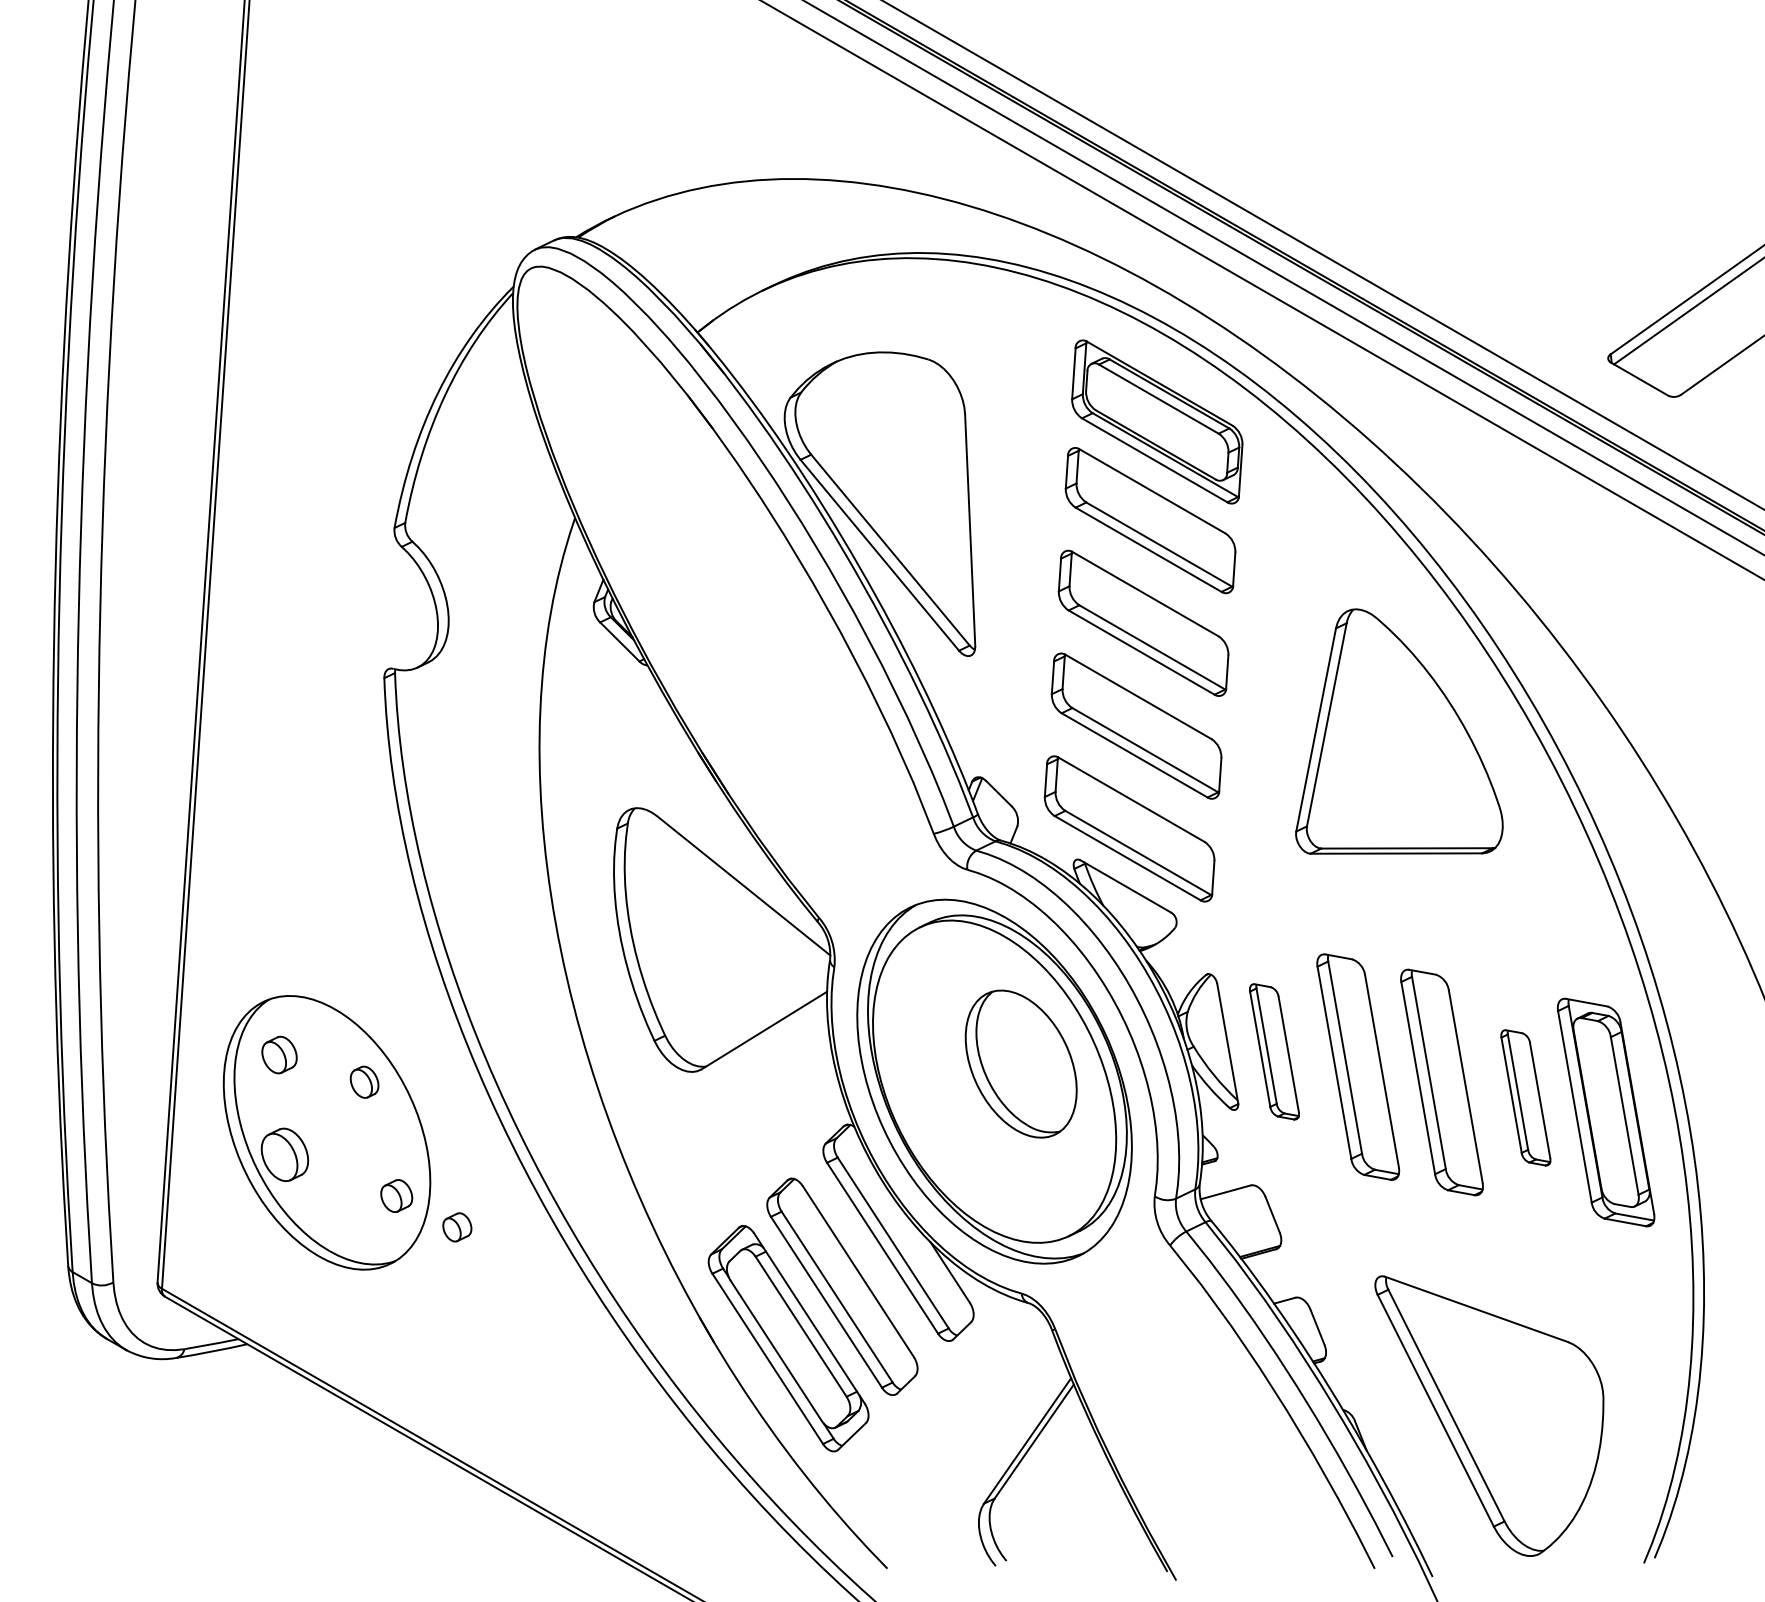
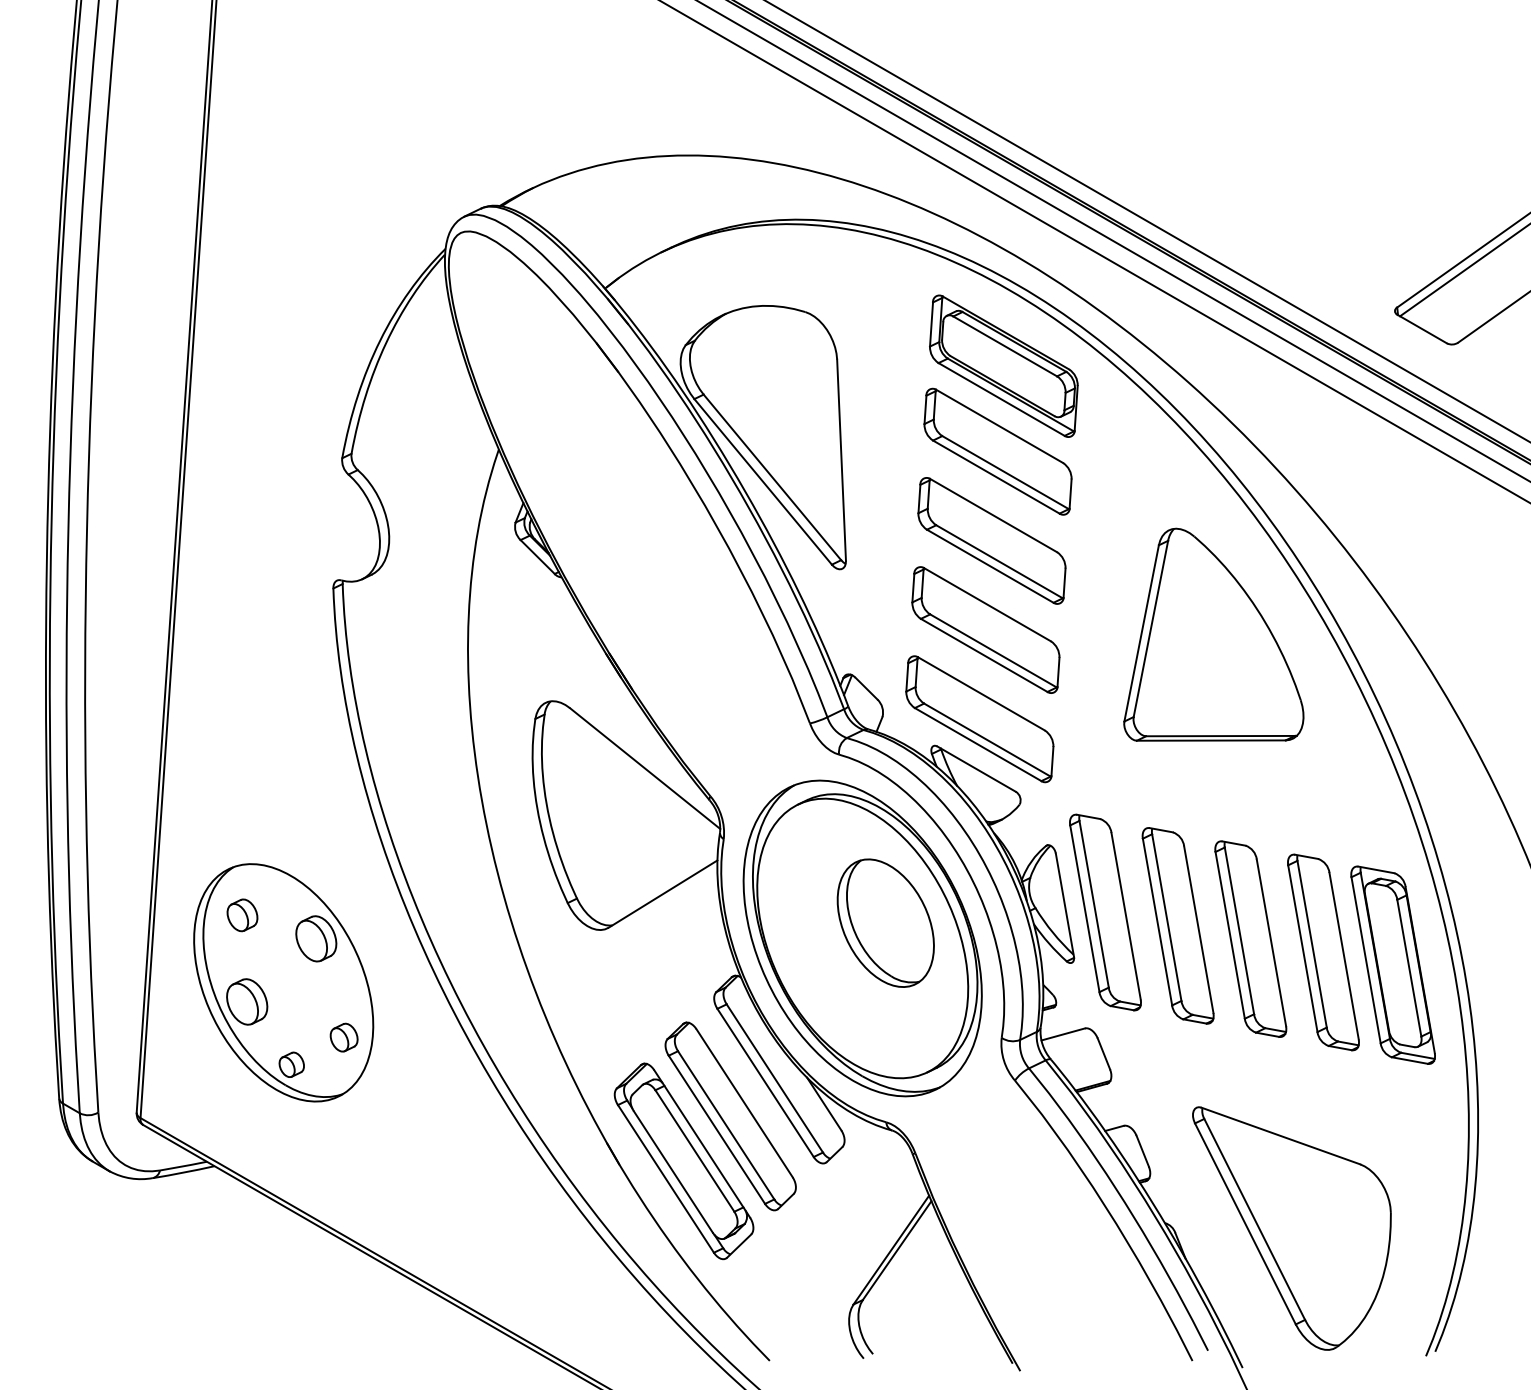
part: (1274, 1051) -> (1105, 912), size x1.67
part: (364, 1082) -> (316, 939), size x1.67
part: (1525, 1097) -> (1323, 952), size x1.67
part: (457, 1227) -> (291, 1064), moved

